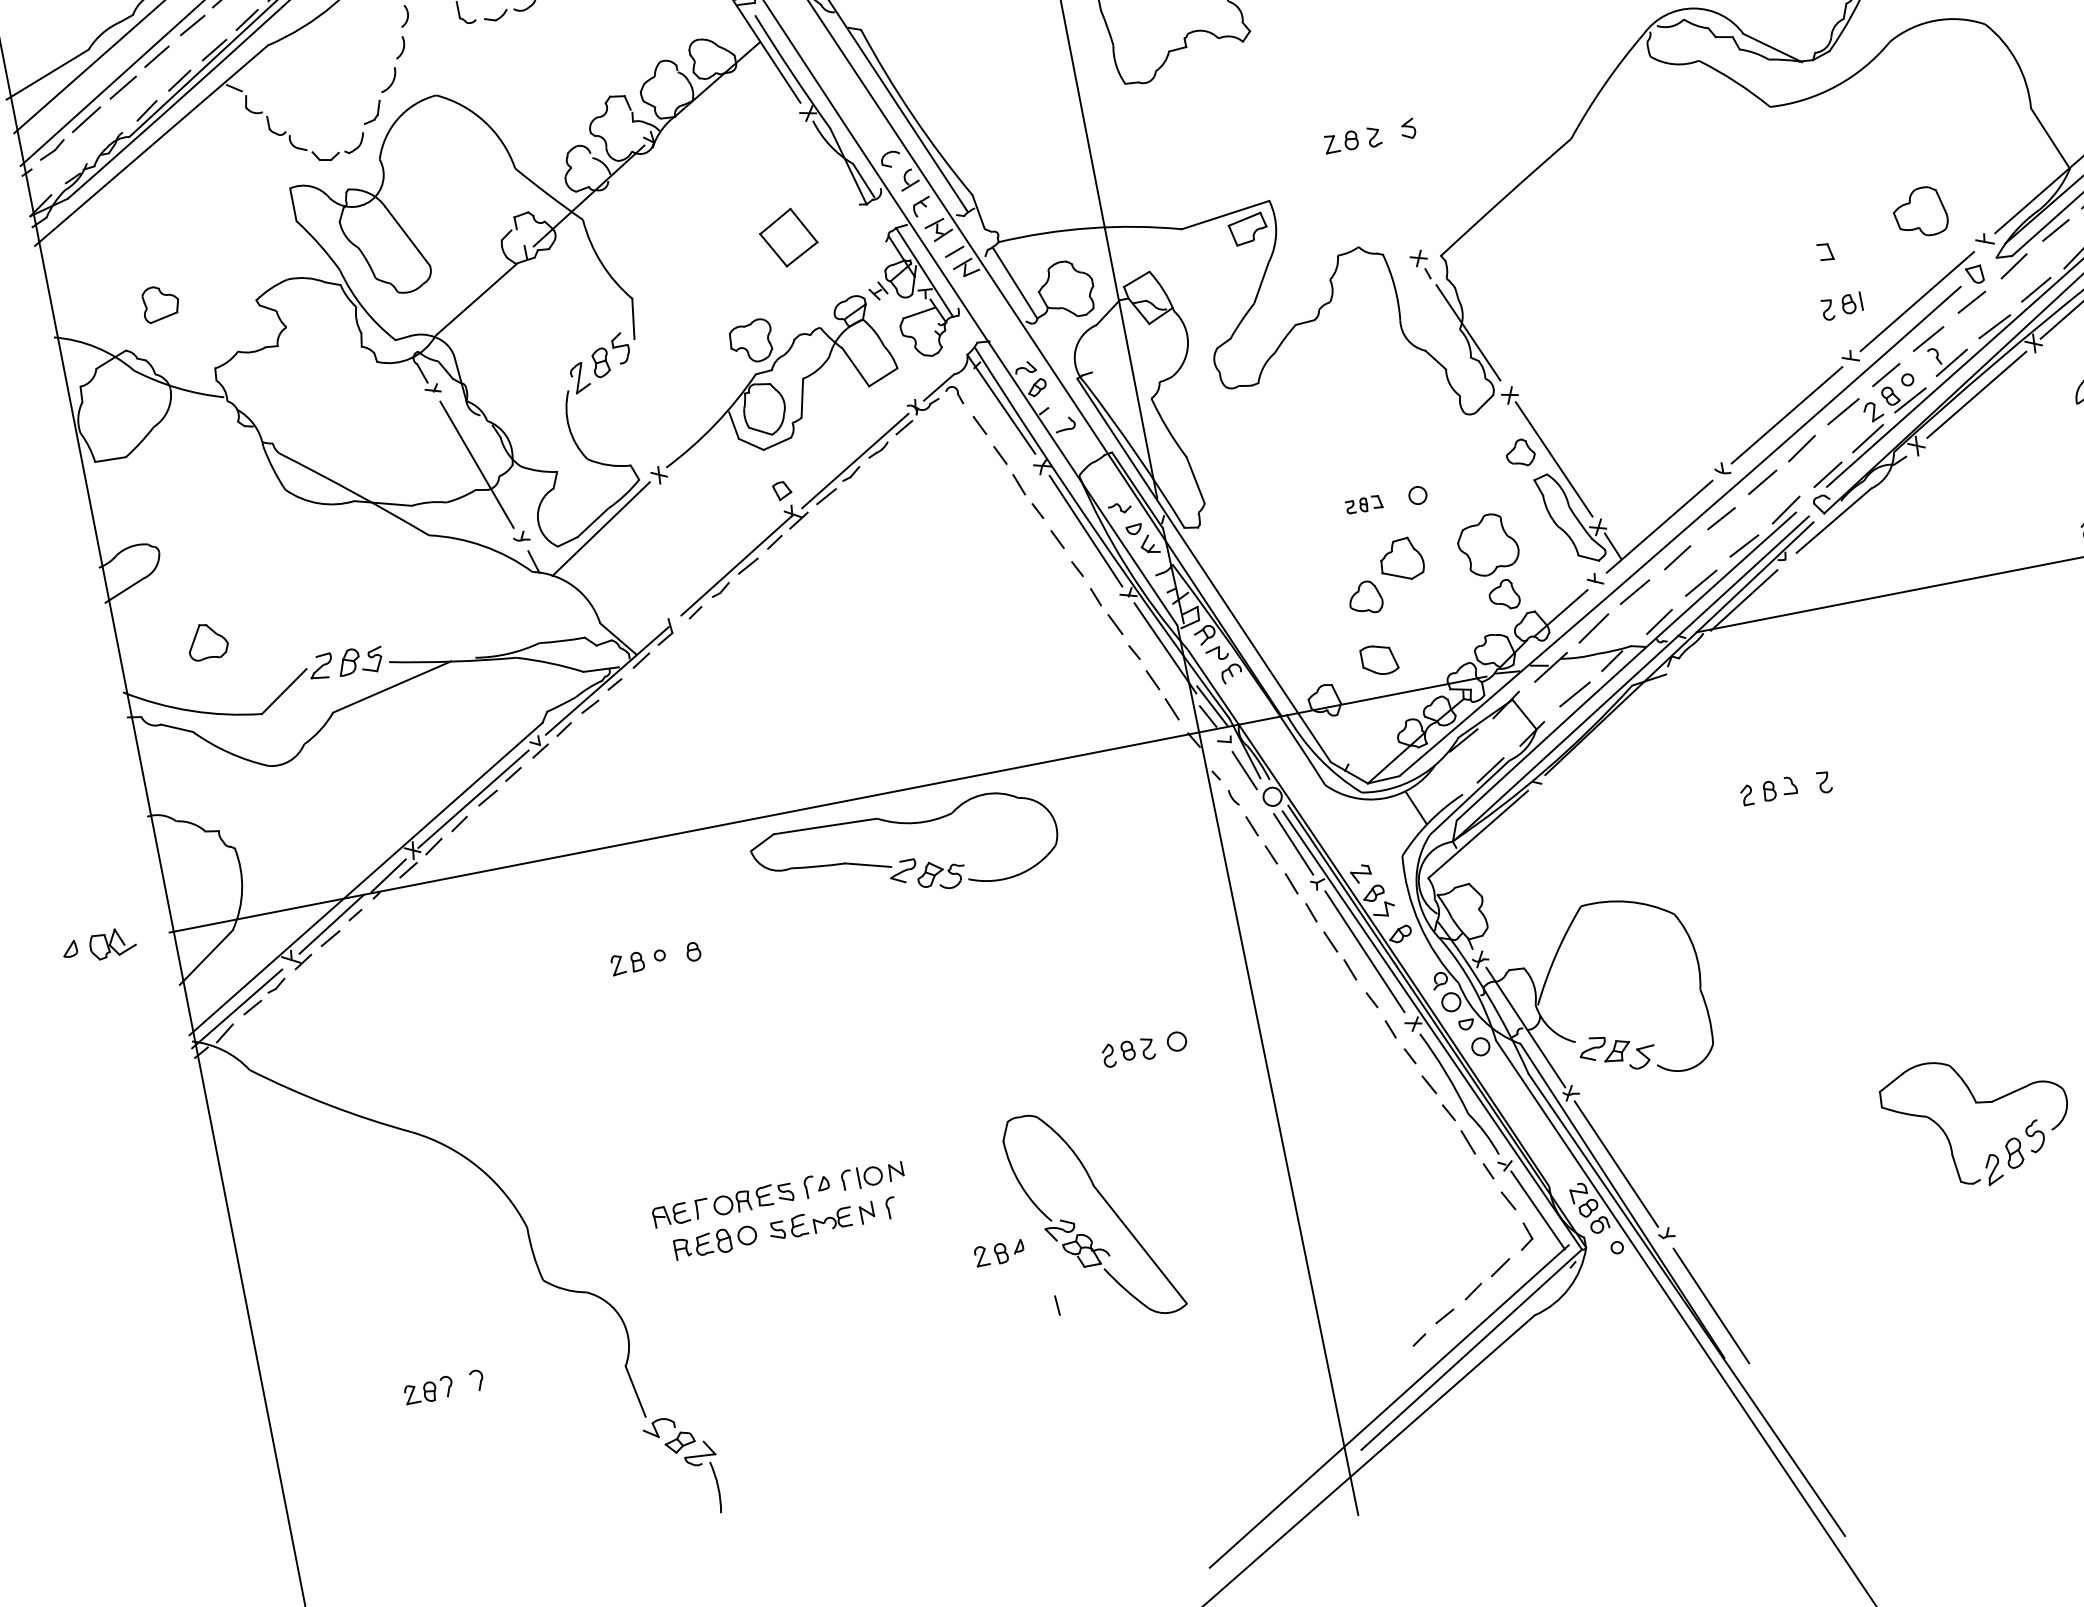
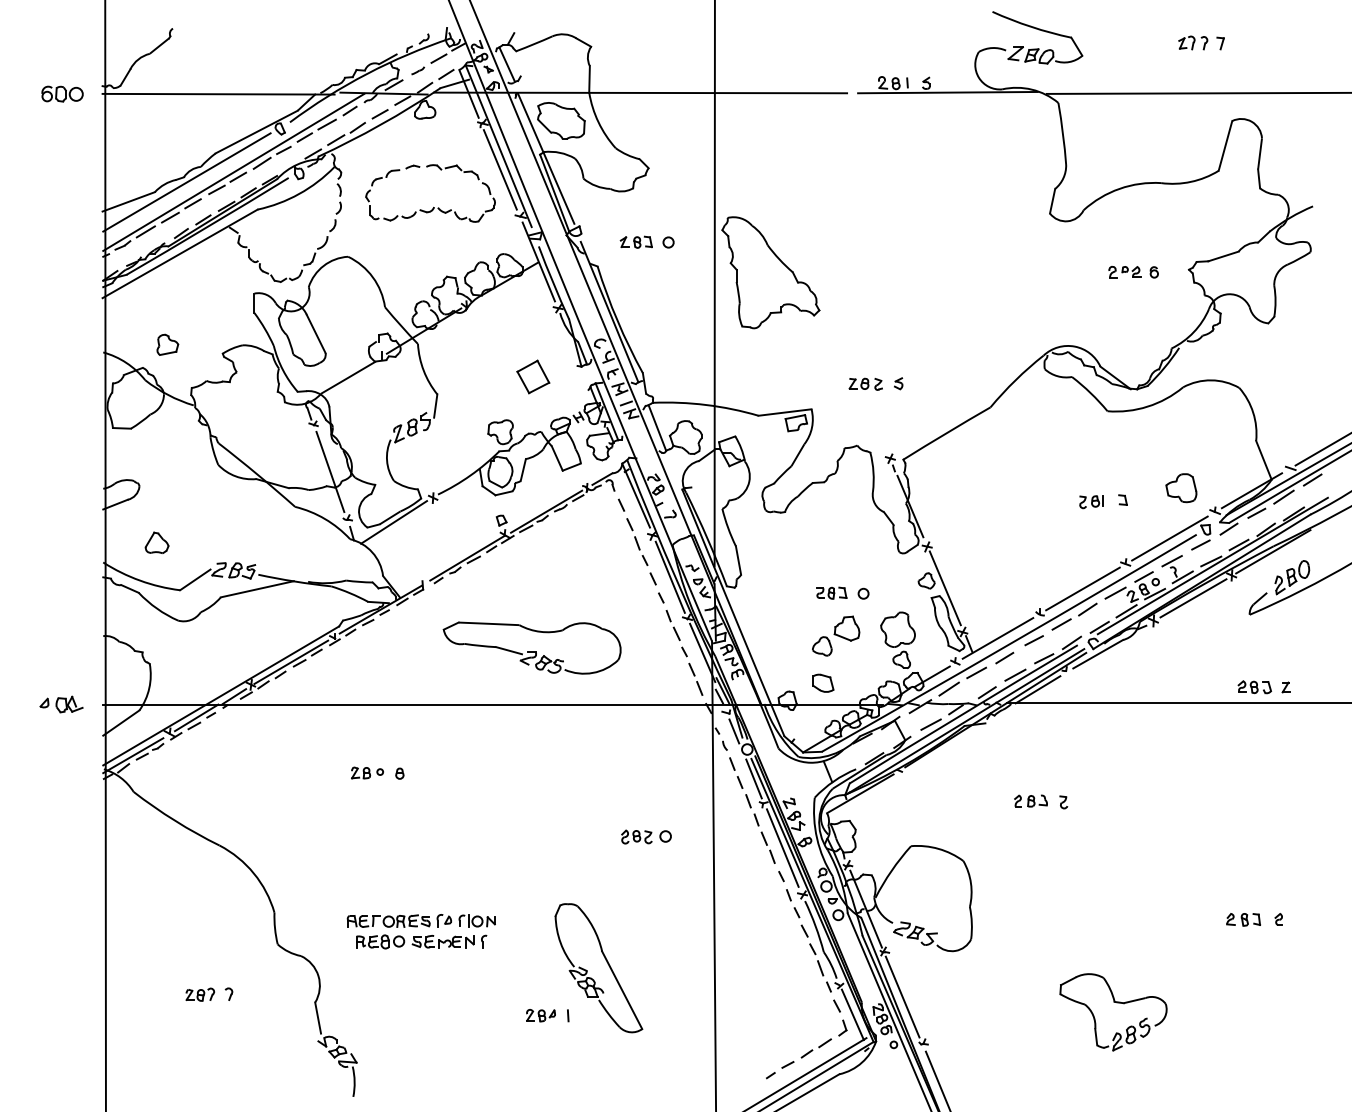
part: (1842, 307) -> (1091, 502), moved
part: (1363, 503) -> (831, 592), size x1.43
part: (905, 852) -> (531, 647), moved
part: (1144, 1047) -> (646, 836), moved
part: (998, 1253) -> (540, 1015), moved

